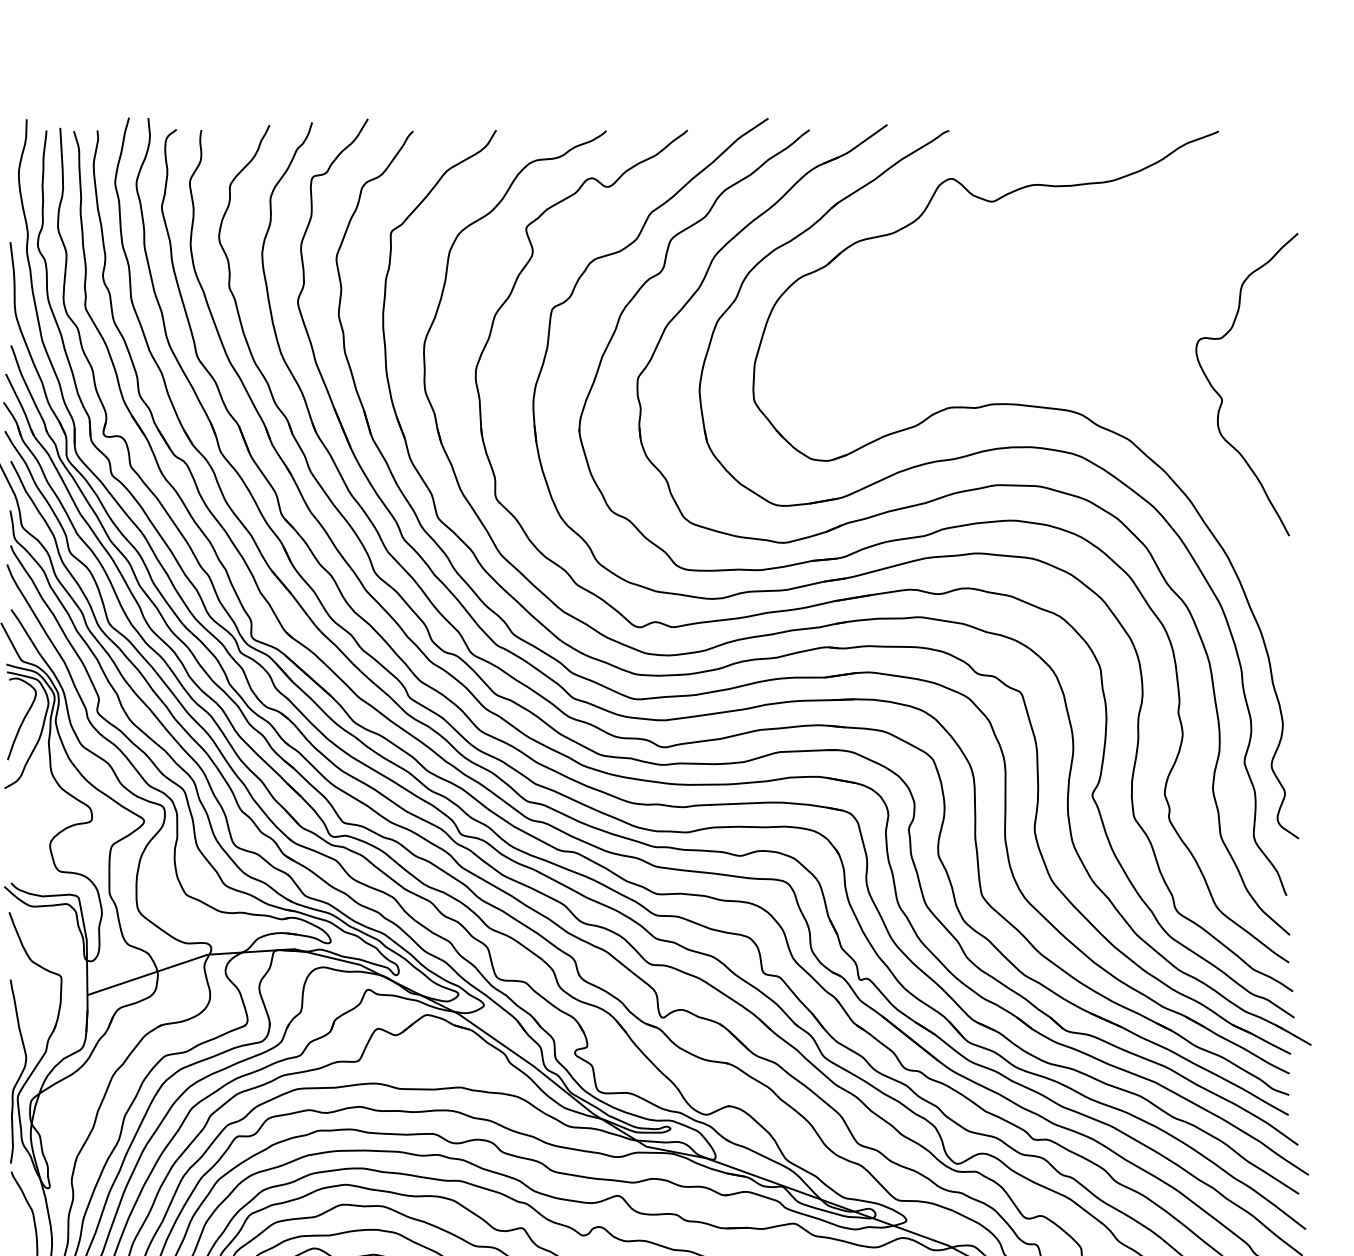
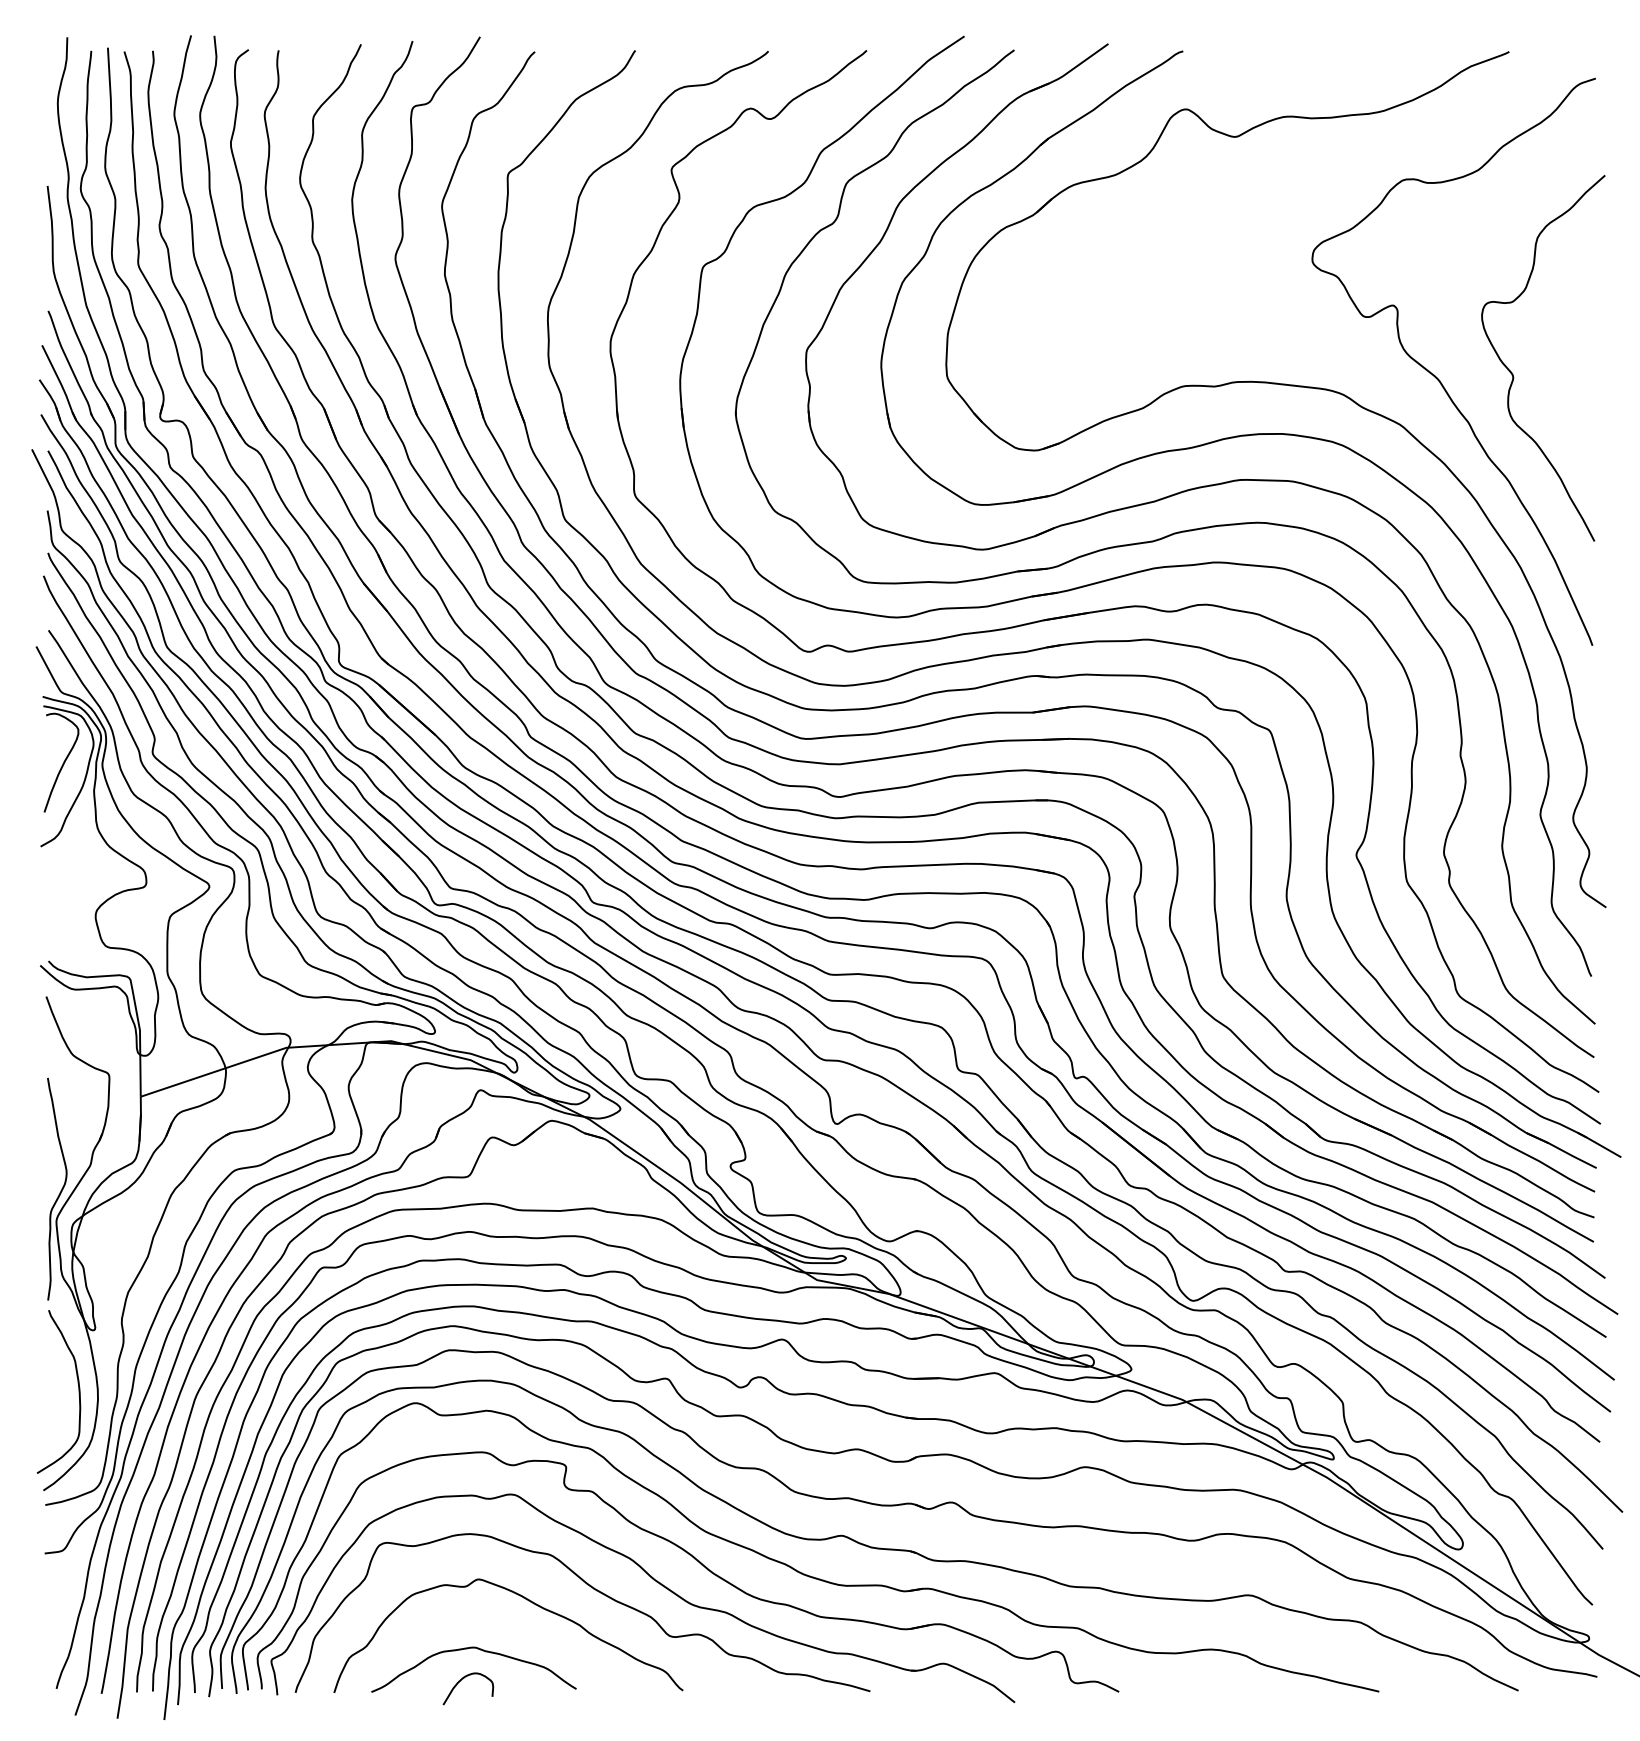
curve: (1159, 400) -> (1437, 377), added

